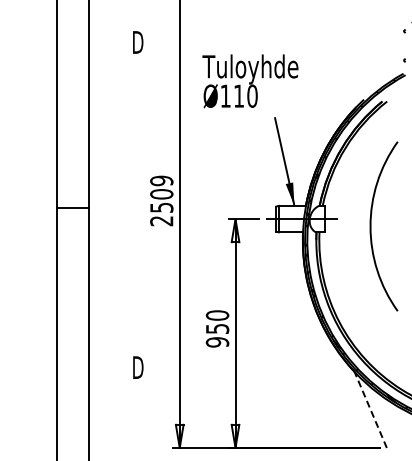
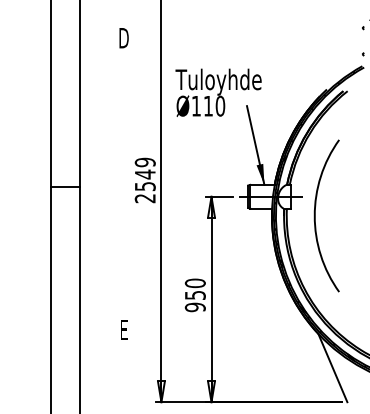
text: (250, 81) -> (218, 92), moved
text: (161, 193) -> (145, 173), 2509 -> 2549
arc: (371, 226) -> (315, 215), moved
text: (138, 367) -> (124, 329), D -> E
line: (370, 409) -> (332, 367), dashed -> solid

